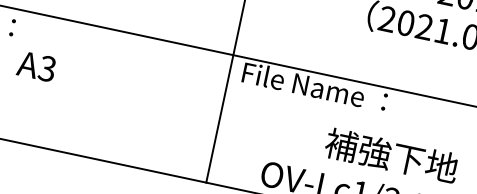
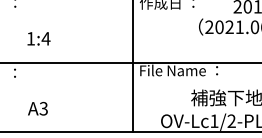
text: (36, 65) -> (37, 108), moved

